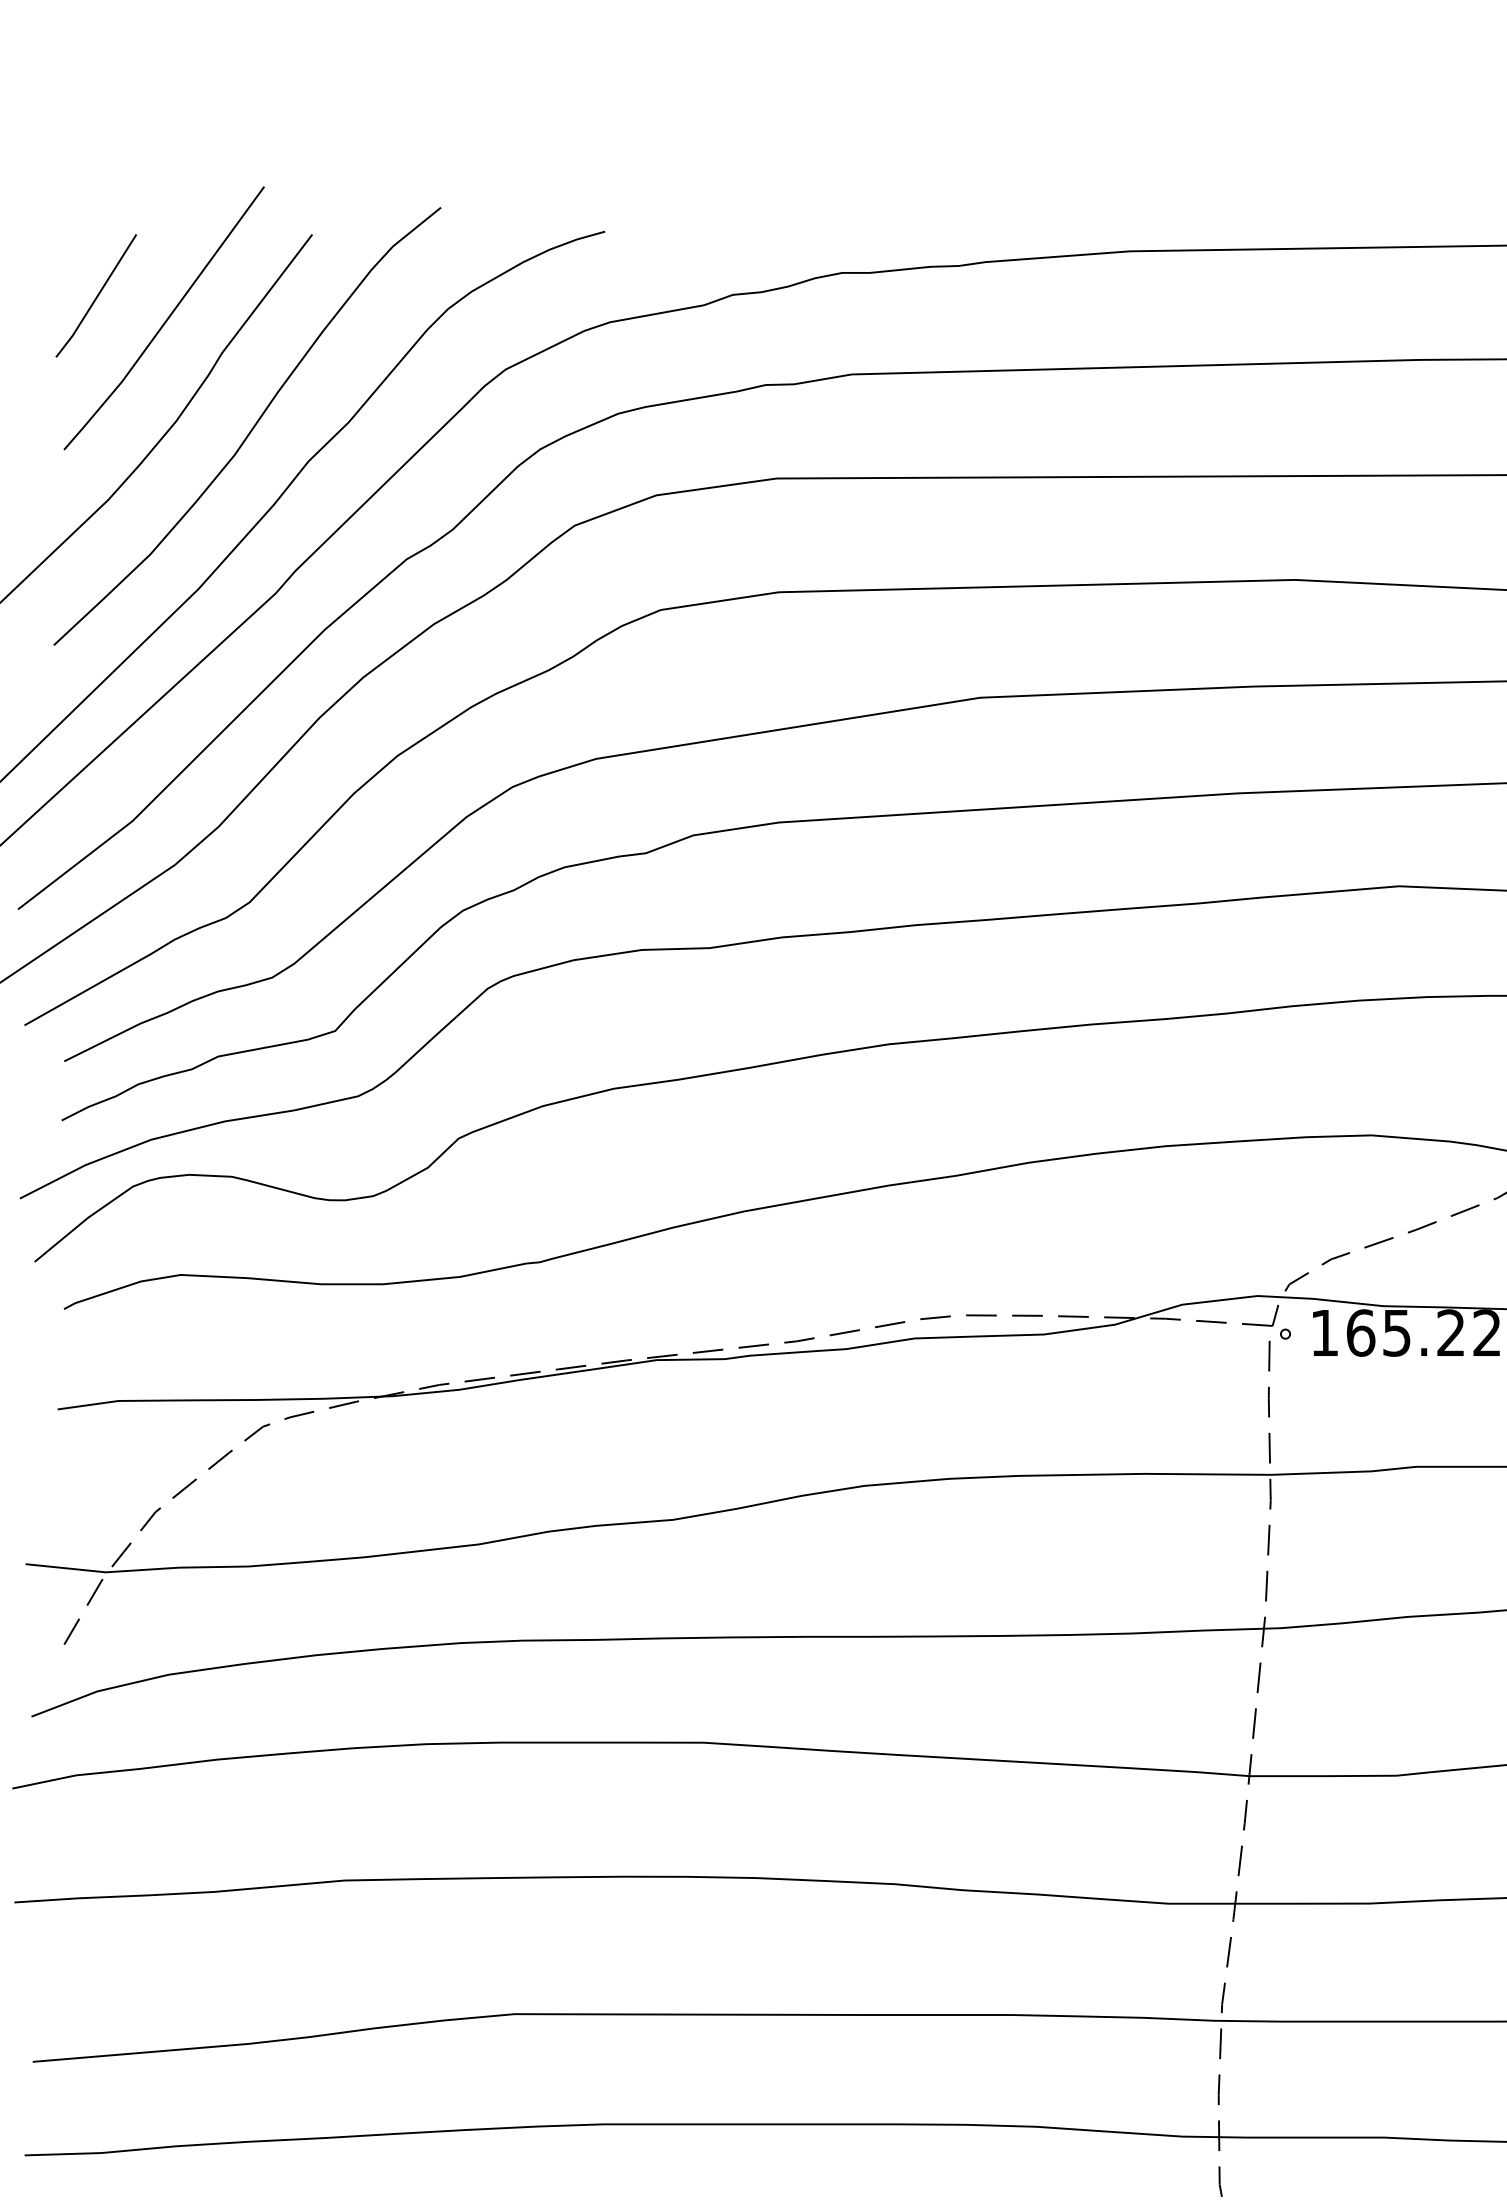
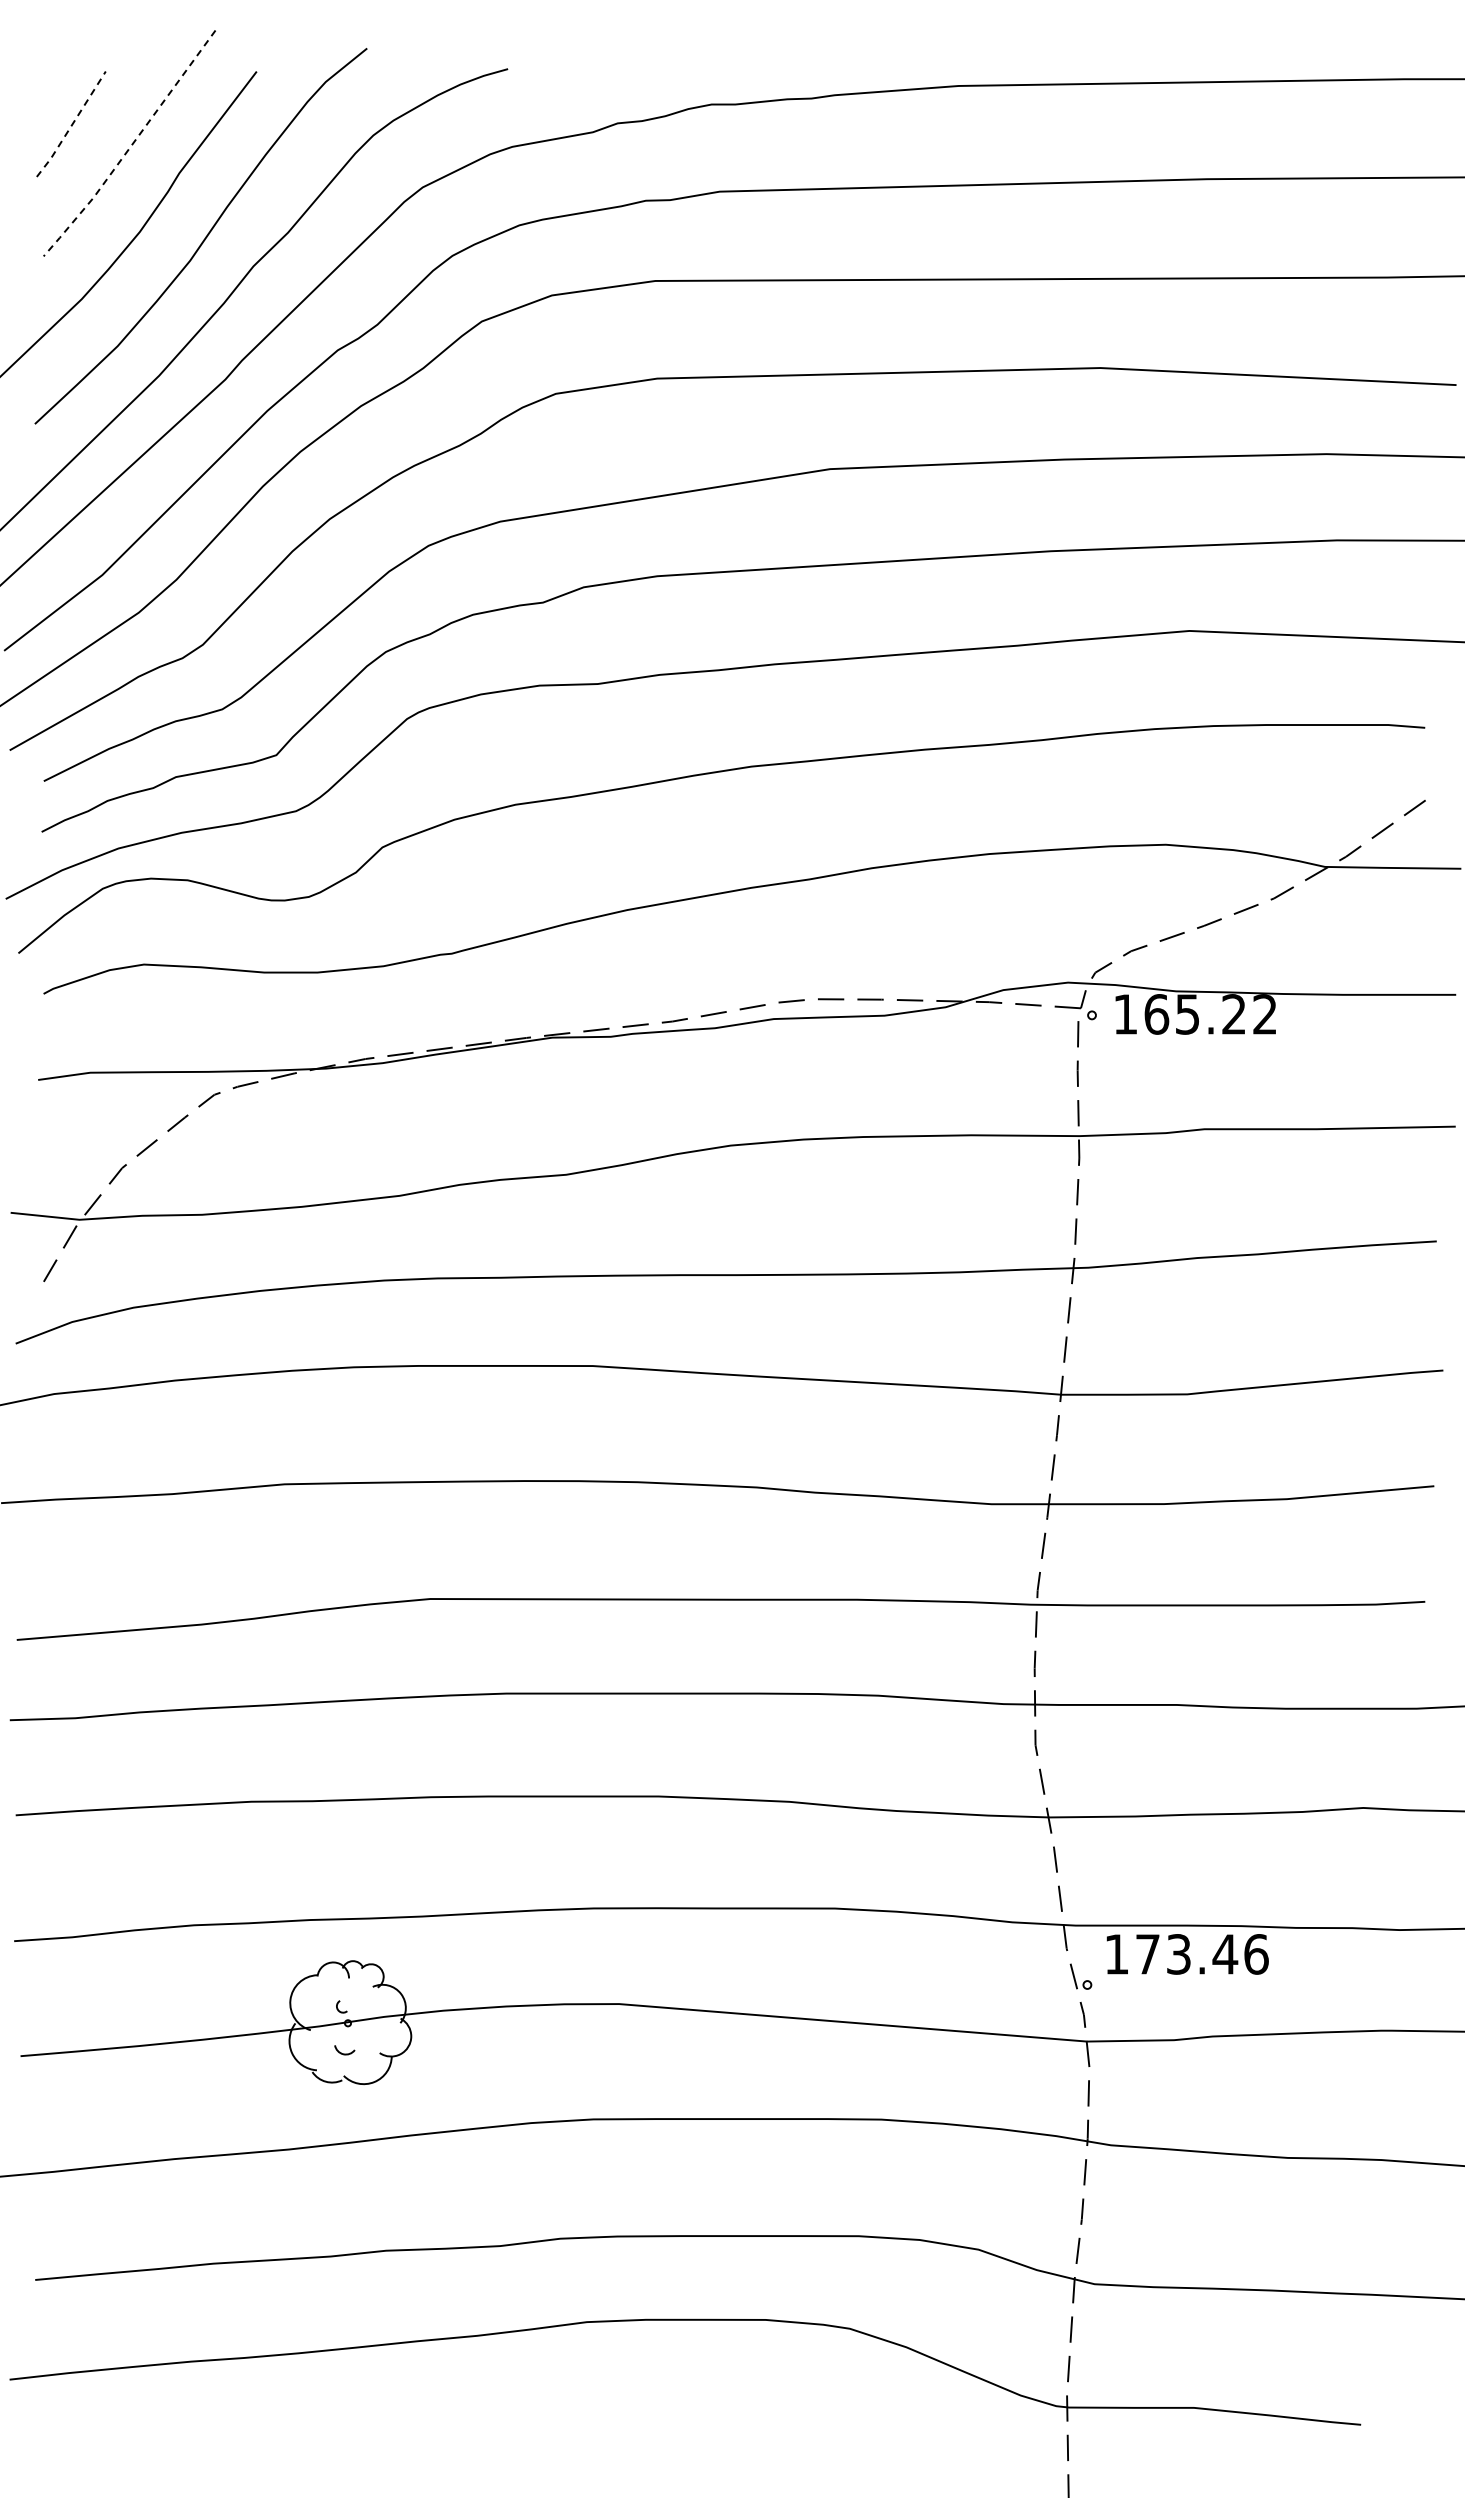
line: (96, 297) -> (71, 125), solid -> dashed
line: (165, 321) -> (130, 146), solid -> dashed

